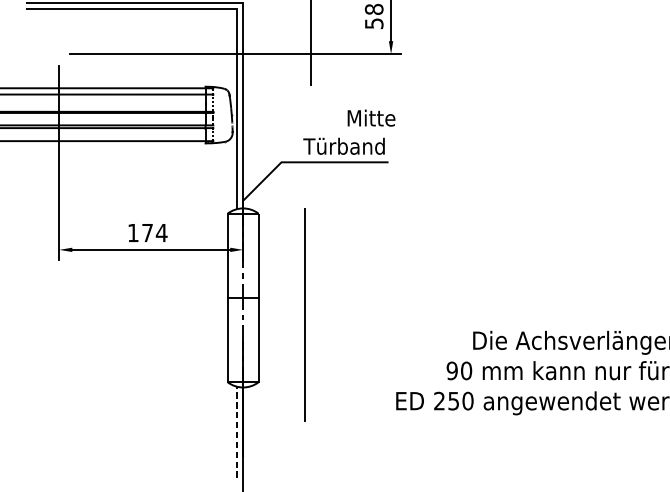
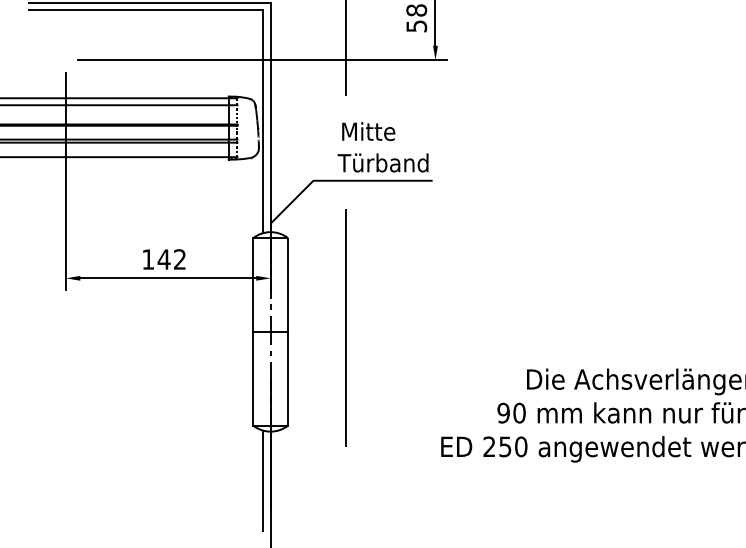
text: (371, 118) -> (368, 131), moved
text: (154, 232) -> (171, 259), 174 -> 142
line: (304, 314) -> (345, 327), moved
line: (236, 432) -> (263, 481), dashed -> solid

